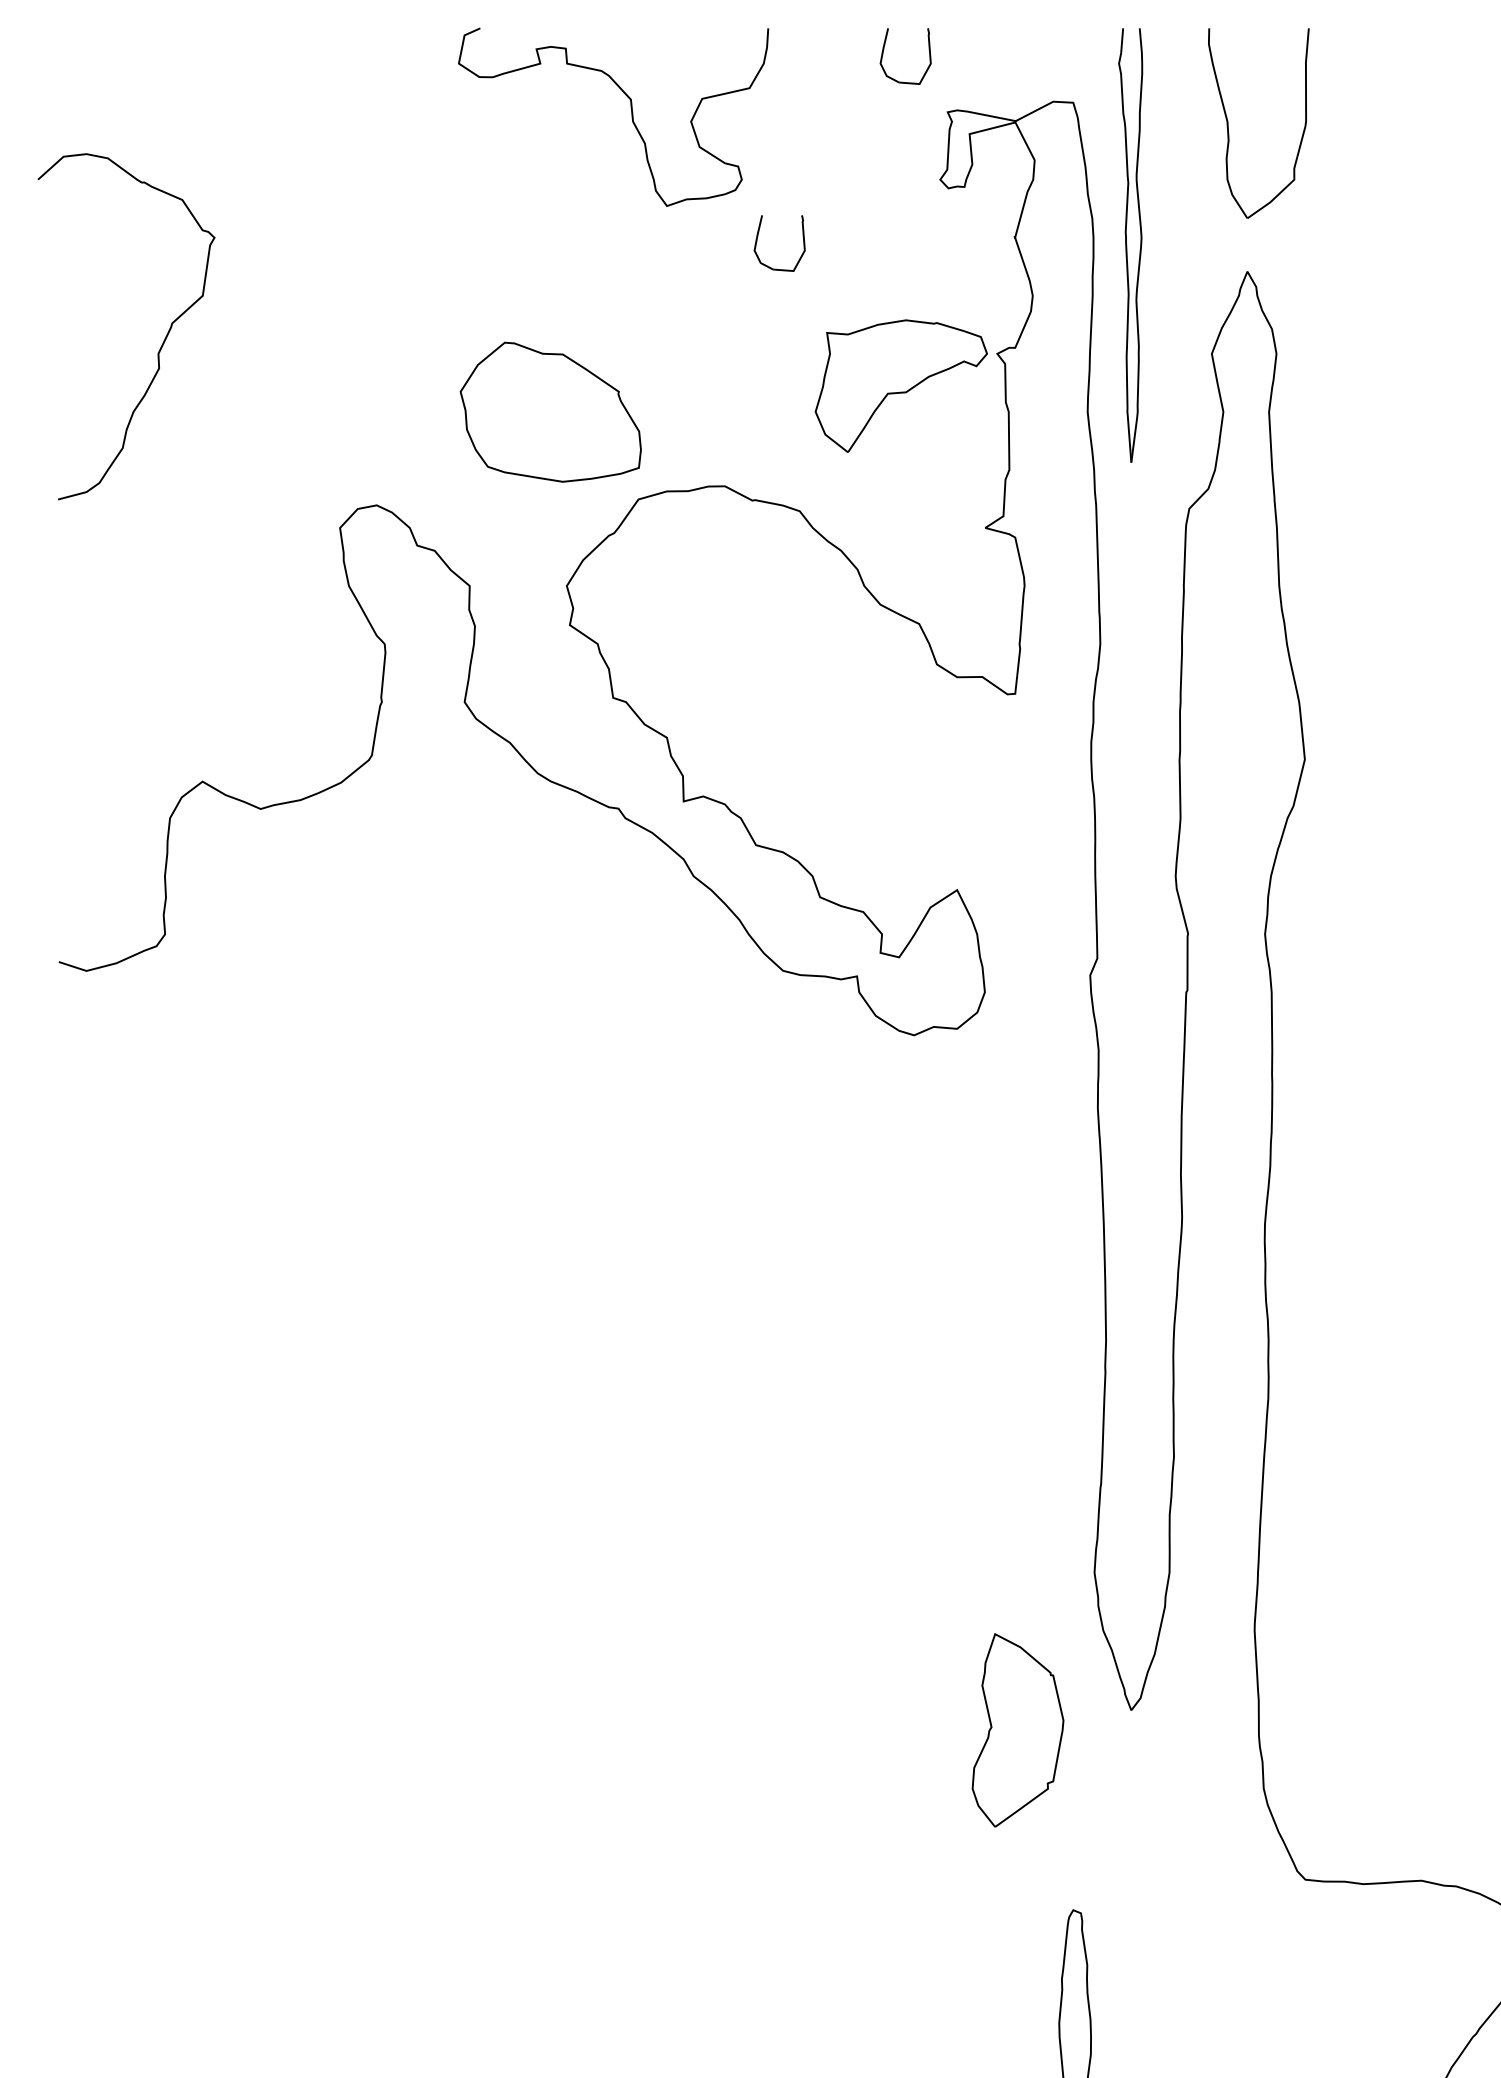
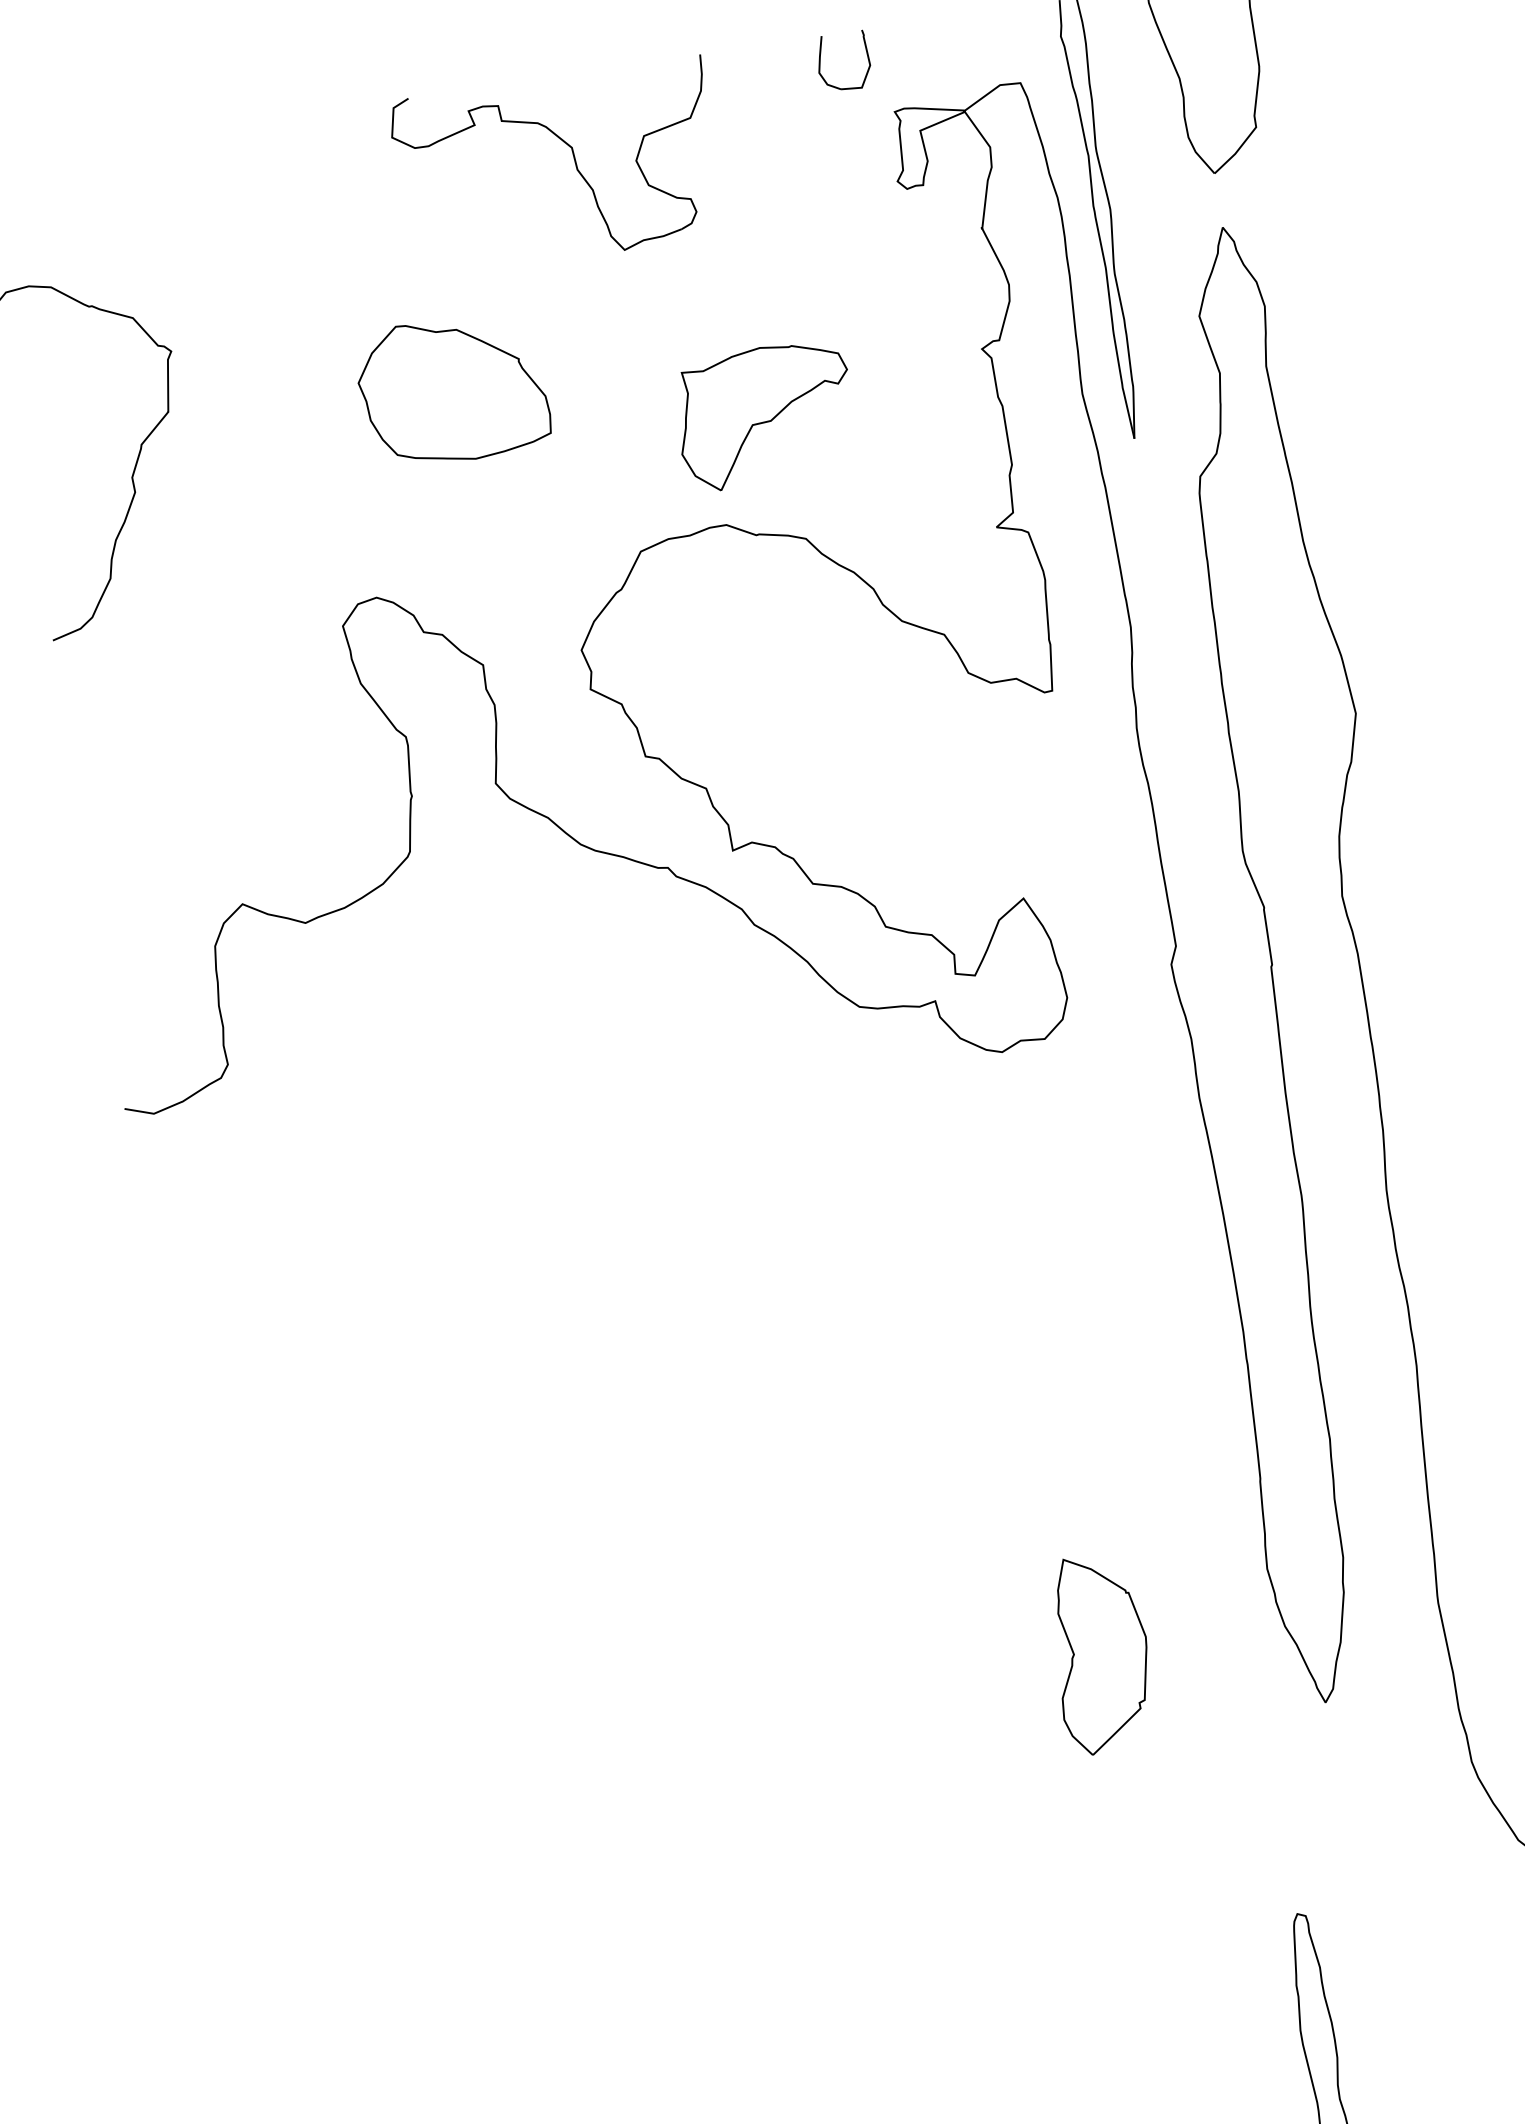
part: (757, 242) -> (722, 273), removed
part: (900, 385) -> (764, 414), moved
part: (550, 411) -> (452, 389), moved
part: (1017, 1730) -> (1100, 1653), moved

